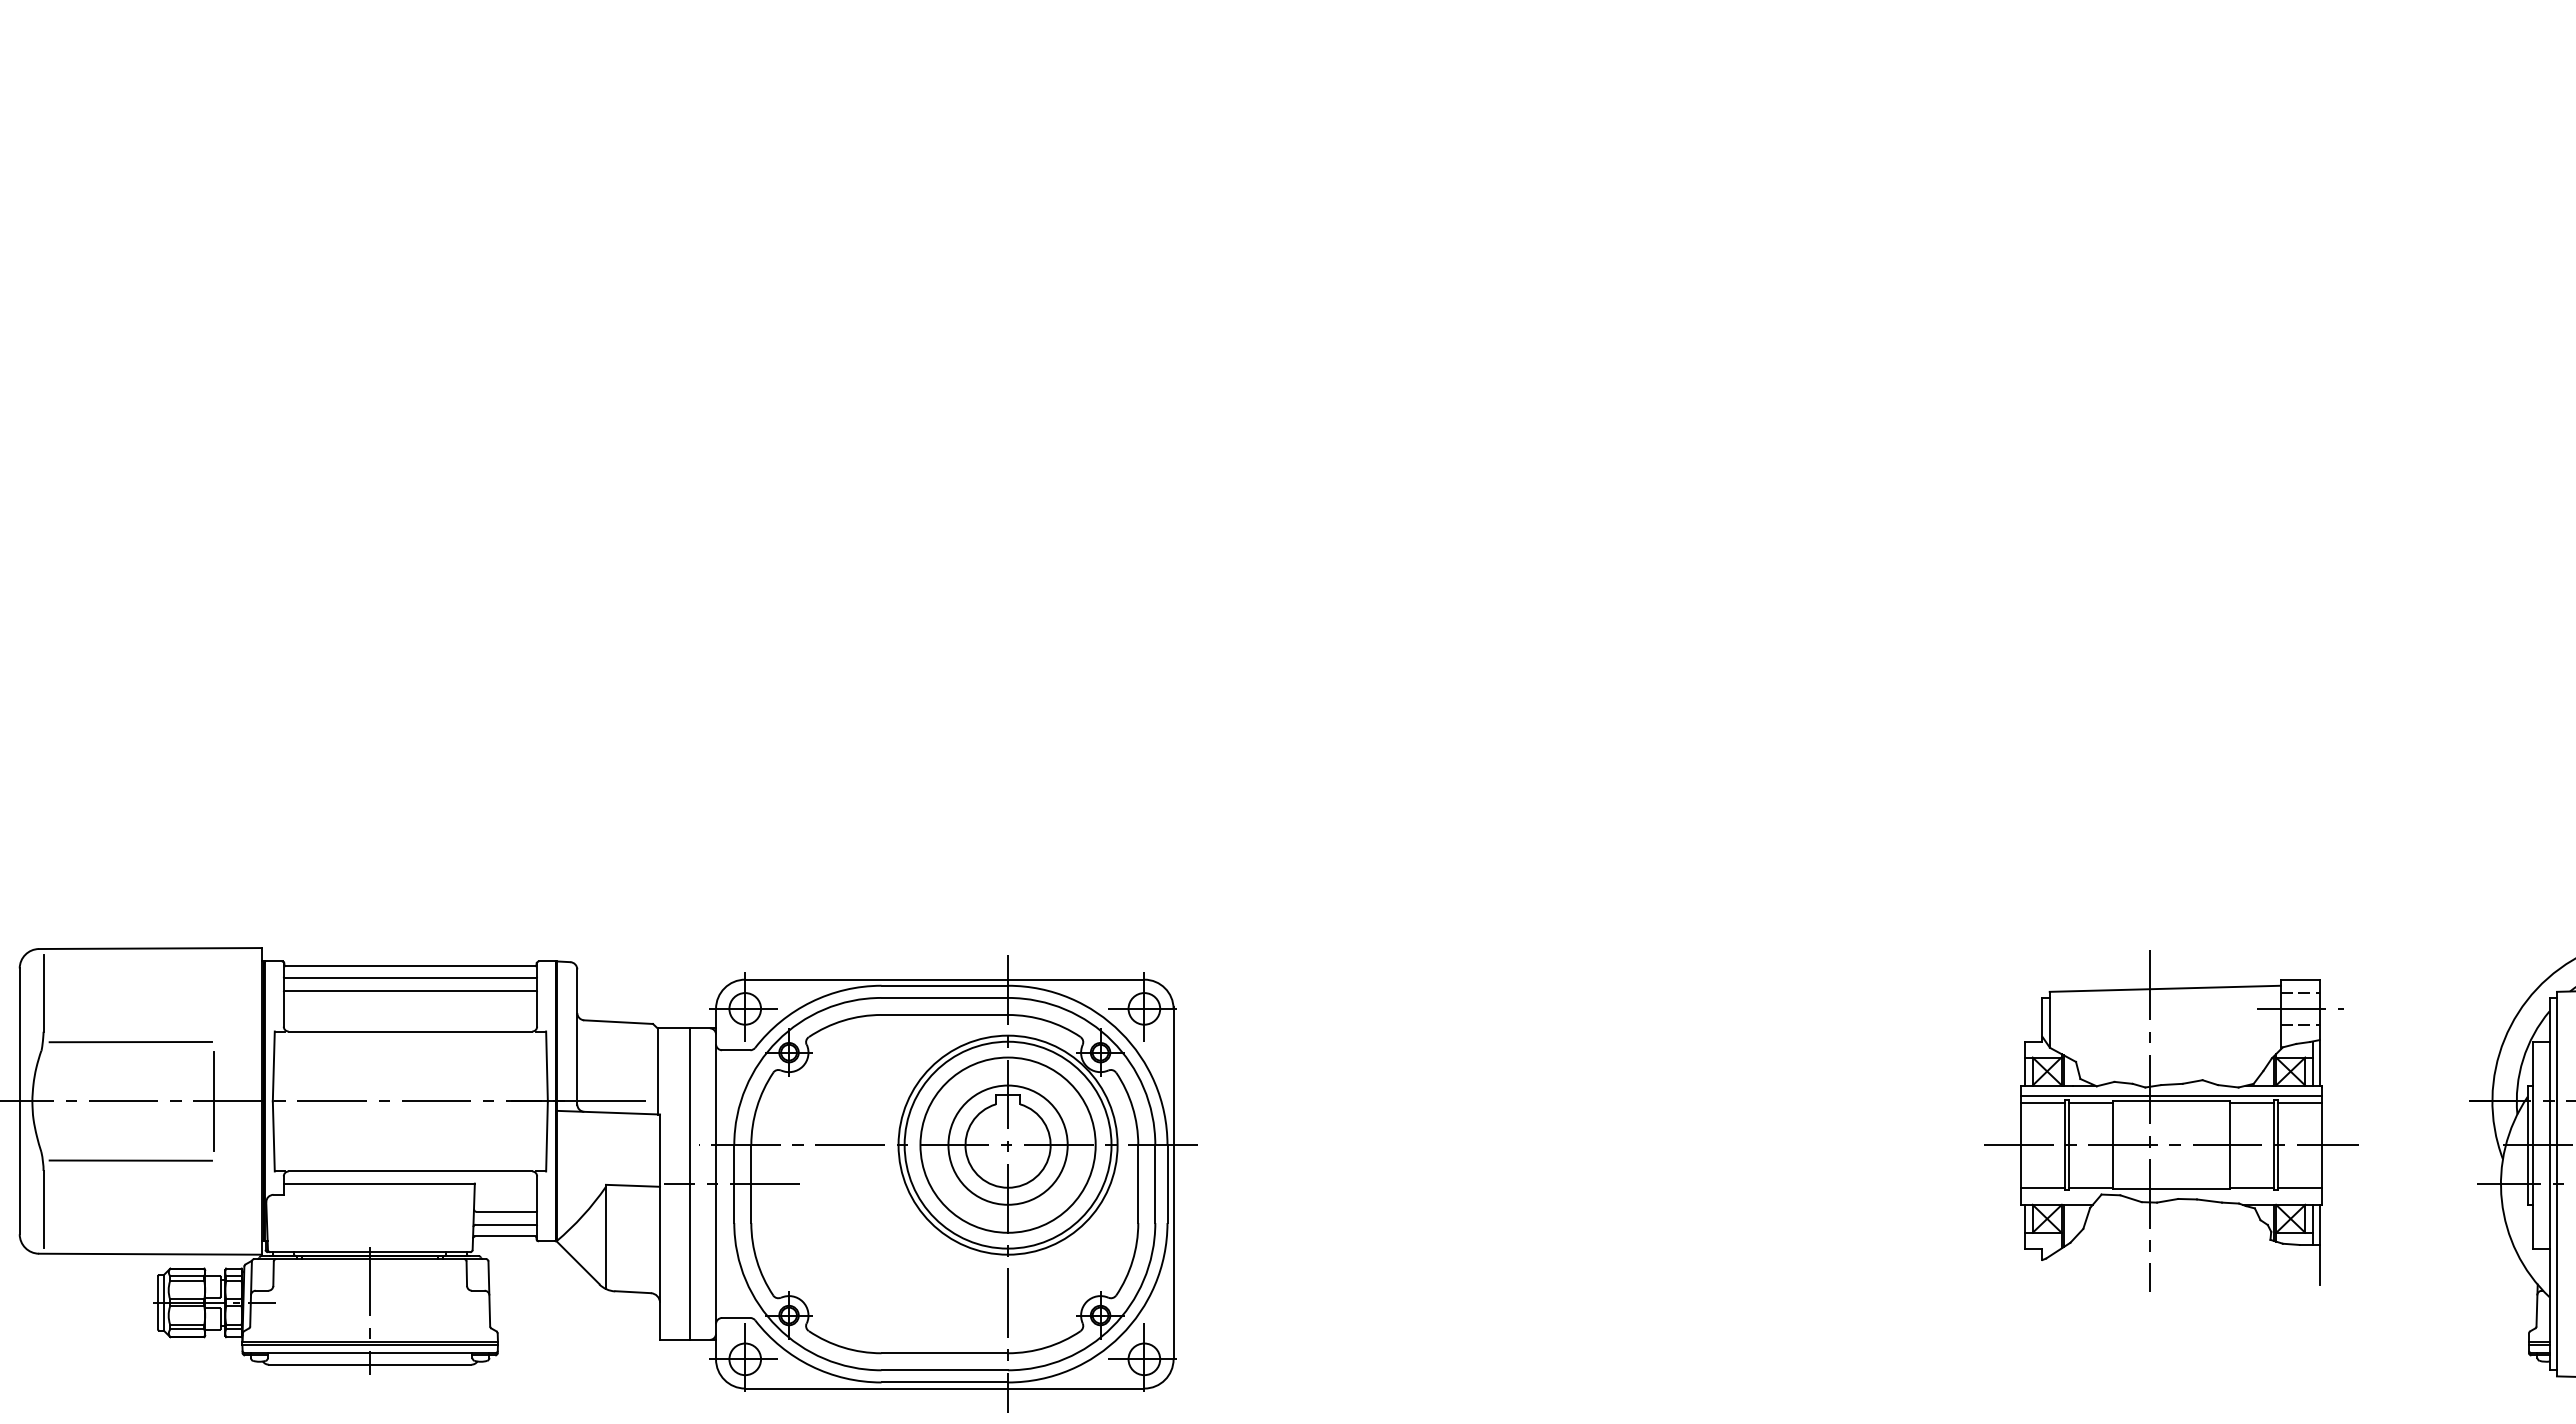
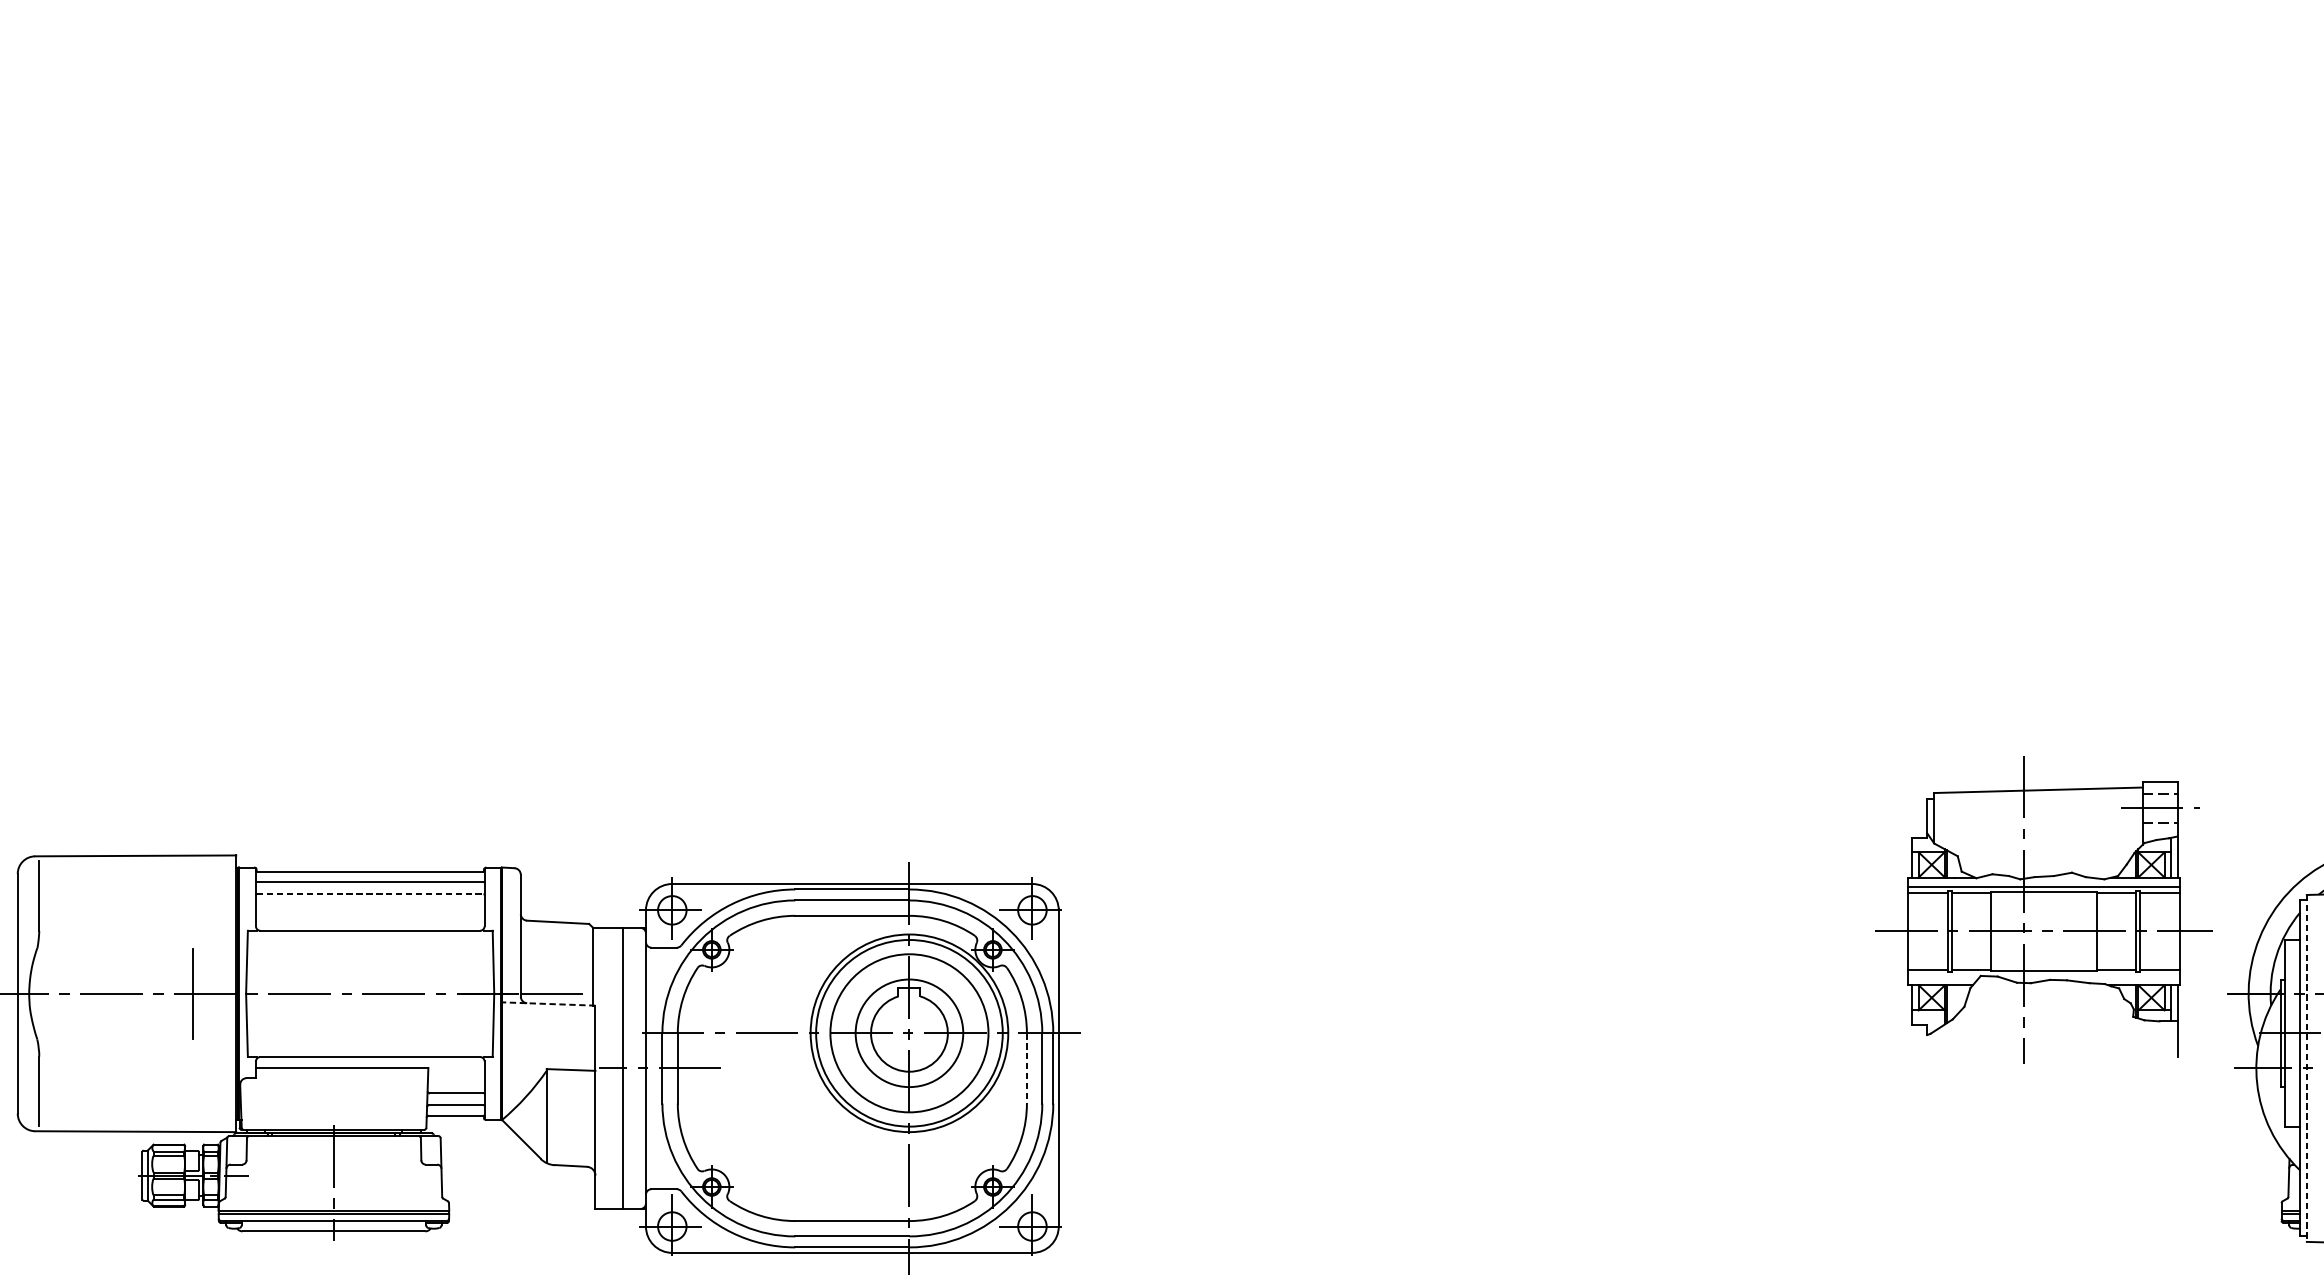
line: (410, 990) -> (370, 893), solid -> dashed
line: (130, 1041) -> (117, 939), removed
line: (608, 1112) -> (548, 1003), solid -> dashed
part: (2171, 1120) -> (2043, 909), moved
line: (130, 1160) -> (117, 1047), removed
line: (1138, 1184) -> (1027, 1068), solid -> dashed
line: (2556, 1184) -> (2306, 1068), solid -> dashed

